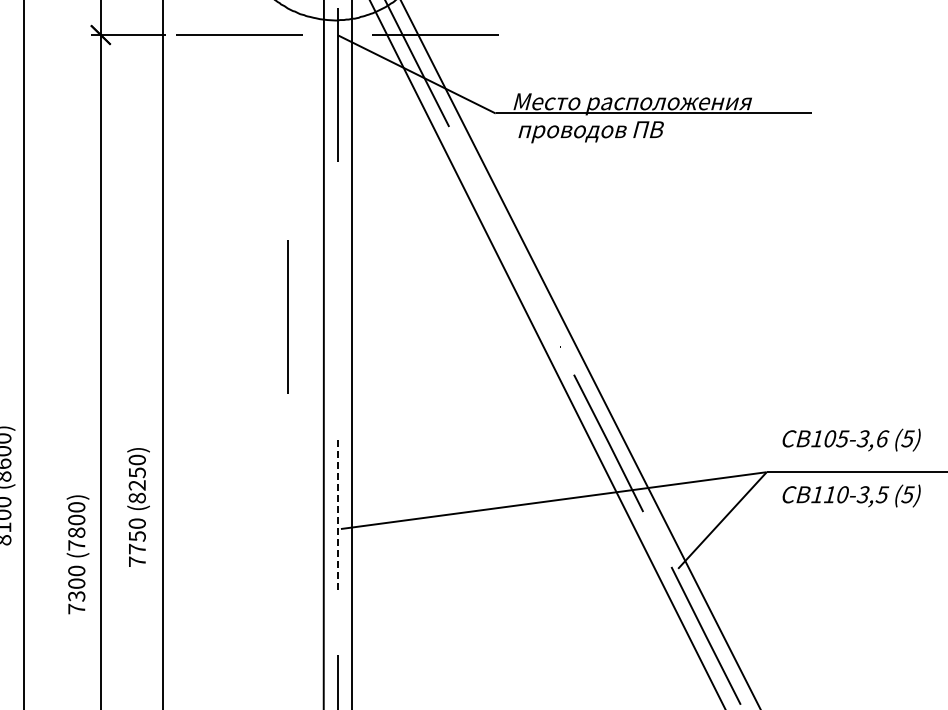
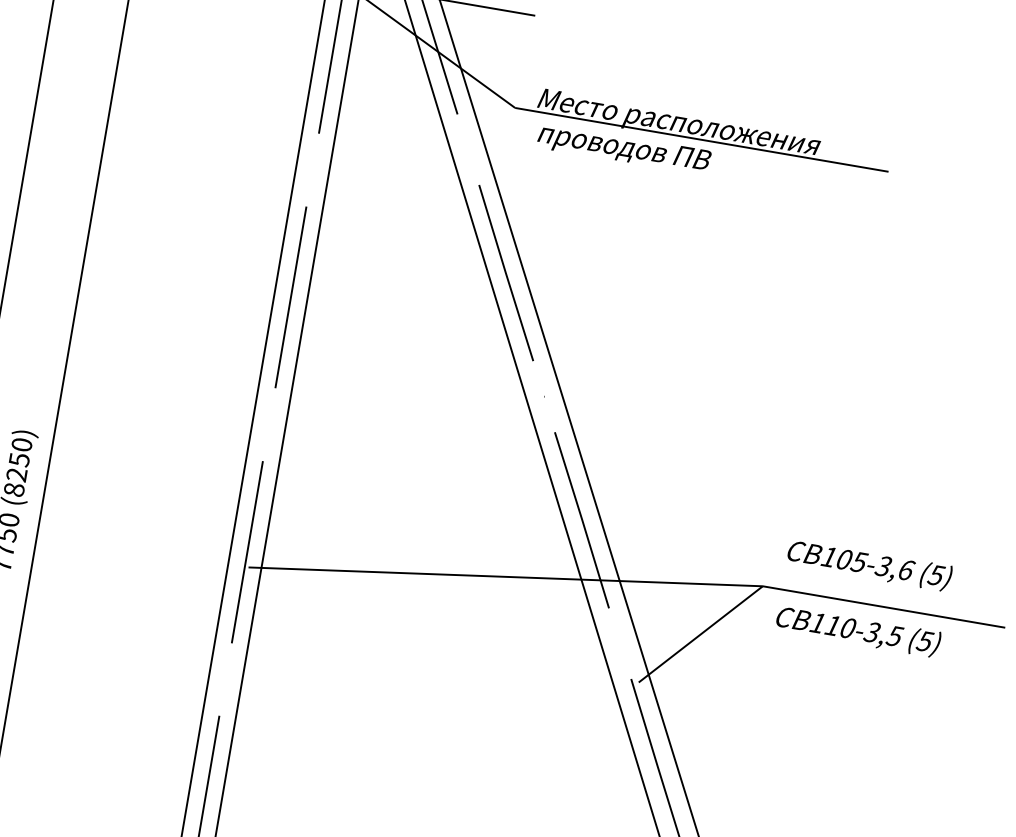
line: (511, 250) -> (506, 272), added
line: (287, 316) -> (290, 296), moved
line: (337, 517) -> (246, 553), dashed -> solid

